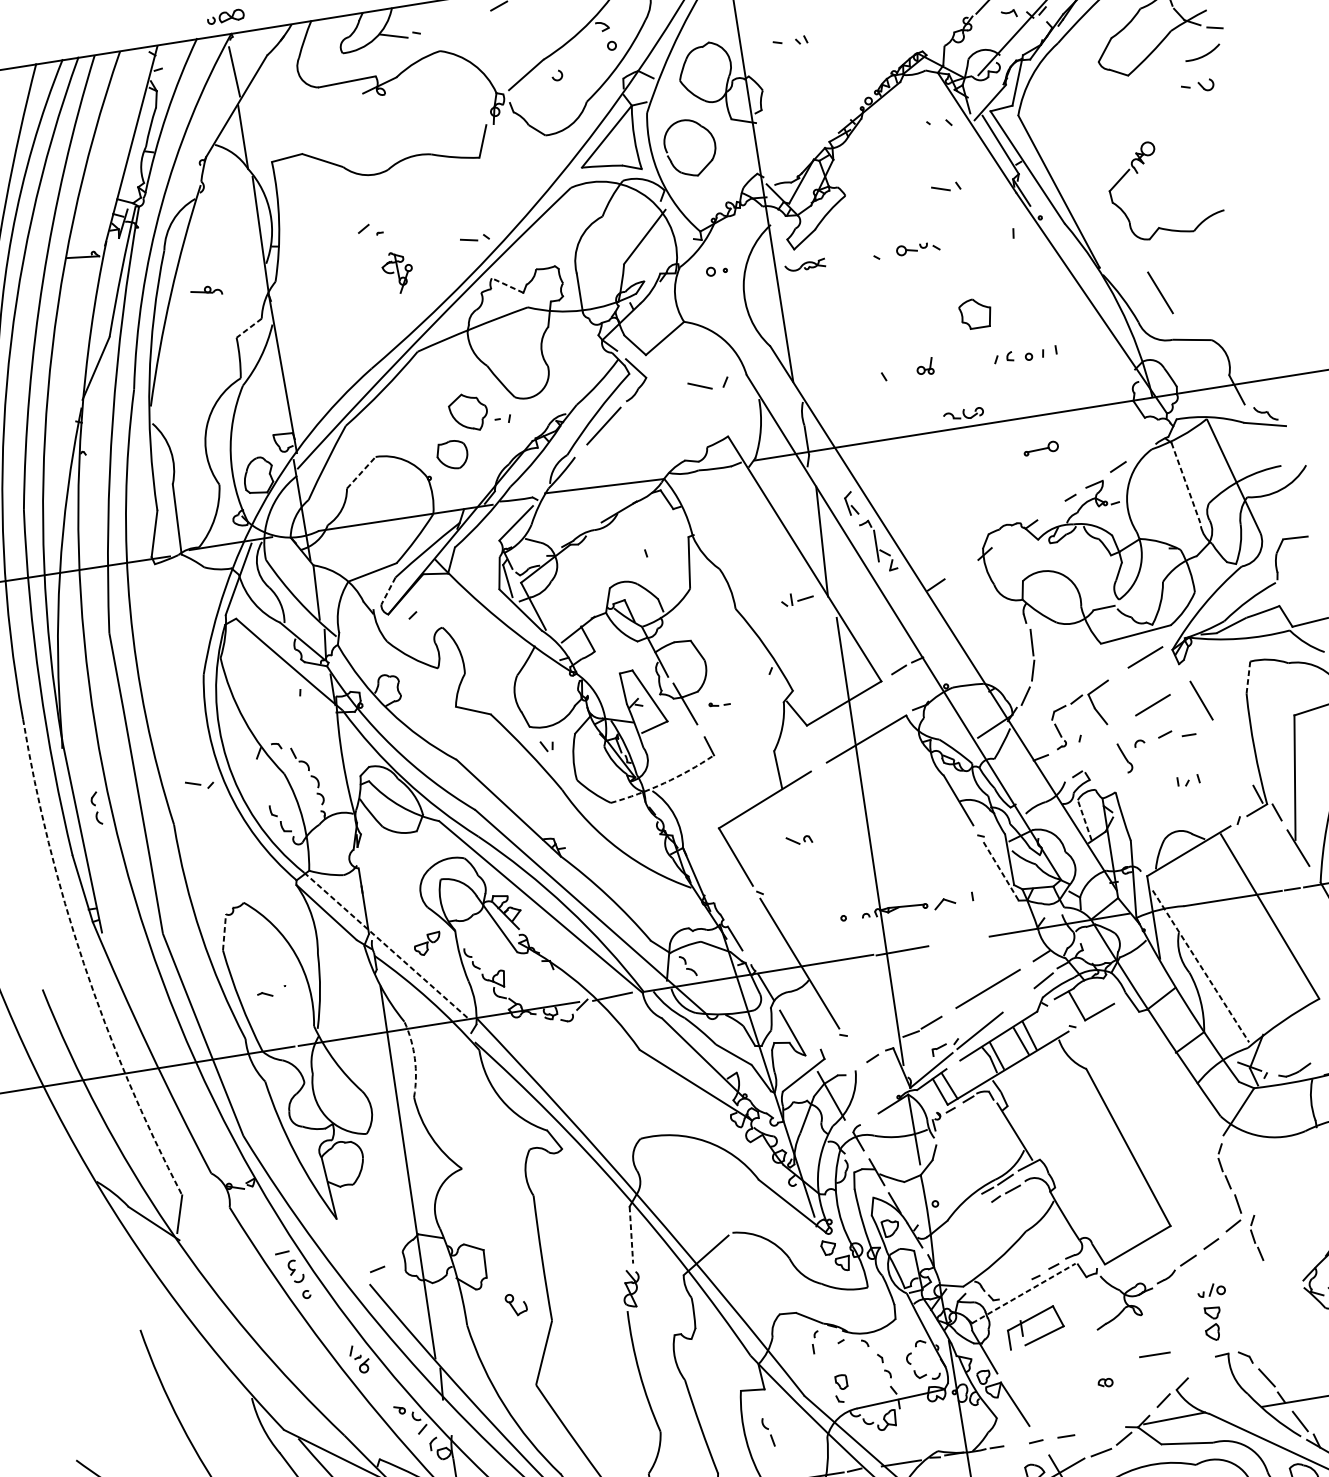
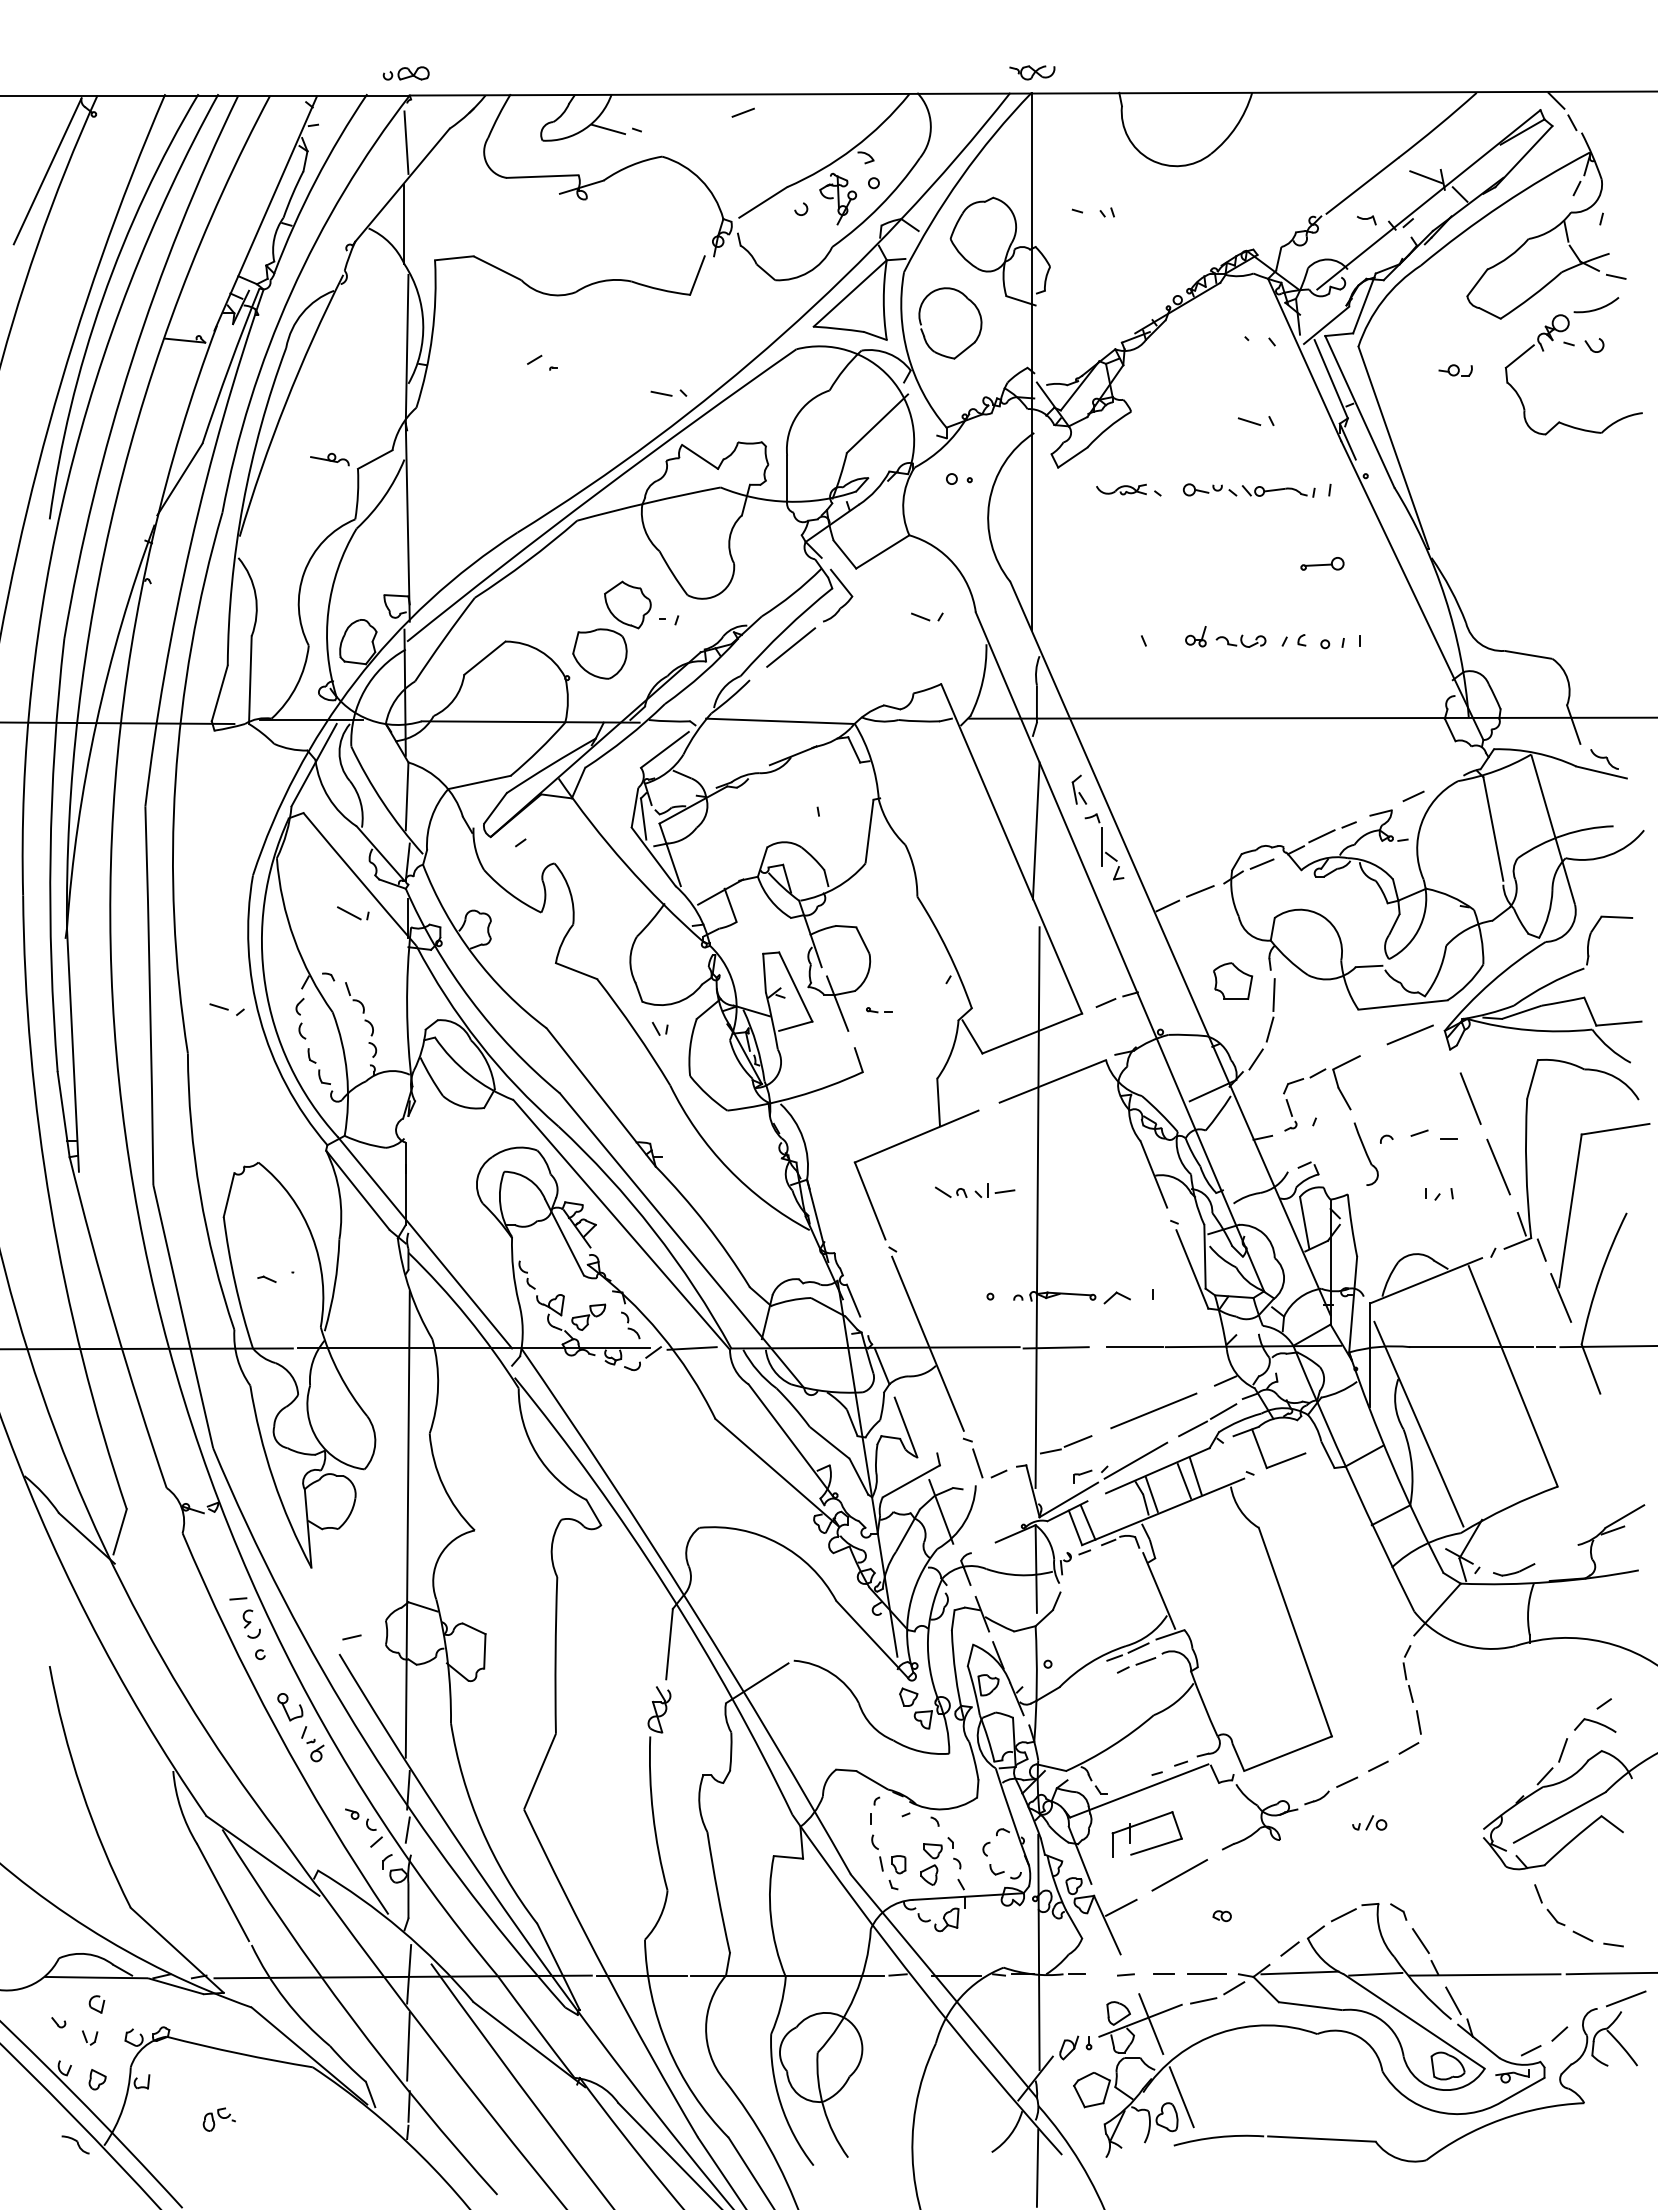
part: (1098, 122) -> (1455, 370), added
part: (1138, 172) -> (1544, 350), moved
part: (972, 240) -> (1278, 491), added
part: (805, 265) -> (1121, 489), moved
part: (398, 272) -> (838, 198), moved
line: (507, 285) -> (700, 456), dashed -> solid
part: (206, 291) -> (329, 459), moved
line: (1160, 292) -> (1498, 1166), moved
part: (975, 313) -> (1233, 980), moved
line: (249, 328) -> (375, 459), dashed -> solid
part: (708, 384) -> (927, 616), size x0.62
part: (963, 413) -> (1240, 640), moved
part: (1041, 448) -> (1322, 563), moved
part: (452, 454) -> (599, 653), size x1.43
line: (361, 472) -> (485, 657), dashed -> solid
line: (1186, 482) -> (1493, 828), dashed -> solid
line: (1050, 510) -> (1321, 836), added
line: (1005, 539) -> (1261, 863), added
line: (960, 569) -> (1200, 891), added
line: (388, 591) -> (495, 808), dashed -> solid
part: (797, 599) -> (994, 1190), moved
line: (1248, 677) -> (1532, 1079), dashed -> solid
line: (285, 693) -> (349, 913), added
line: (1152, 704) -> (1409, 1094), removed
part: (1124, 757) -> (1365, 1153), size x1.67
arc: (664, 783) -> (796, 1096), dashed -> solid
part: (96, 808) -> (300, 1018), moved
line: (1084, 820) -> (1304, 1222), dashed -> solid
line: (1001, 871) -> (1192, 1269), dashed -> solid
line: (224, 932) -> (229, 1195), dashed -> solid
line: (965, 940) -> (1135, 1347), added
part: (427, 943) -> (588, 1316), moved
line: (386, 945) -> (425, 1242), dashed -> solid
arc: (83, 963) -> (50, 1206), dashed -> solid
part: (688, 966) -> (630, 1325), moved
line: (1200, 966) -> (1418, 1424), dashed -> solid
line: (1021, 997) -> (1193, 1428), added
line: (854, 1052) -> (977, 1463), added
arc: (415, 1058) -> (438, 1386), dashed -> solid
line: (631, 1235) -> (669, 1644), dashed -> solid
part: (1255, 1238) -> (1433, 1767), removed
line: (1024, 1293) -> (1139, 1790), dashed -> solid
part: (516, 1304) -> (290, 1707), moved
part: (1213, 1323) -> (931, 1864), moved
line: (1154, 1354) -> (1206, 1973), moved
line: (1066, 1355) -> (1179, 1875), added
line: (1202, 1367) -> (1343, 1915), added
line: (1024, 1388) -> (1121, 1907), added
line: (1234, 1409) -> (1375, 1973), added
line: (445, 1415) -> (407, 1829), added
part: (768, 1431) -> (877, 1852), moved

